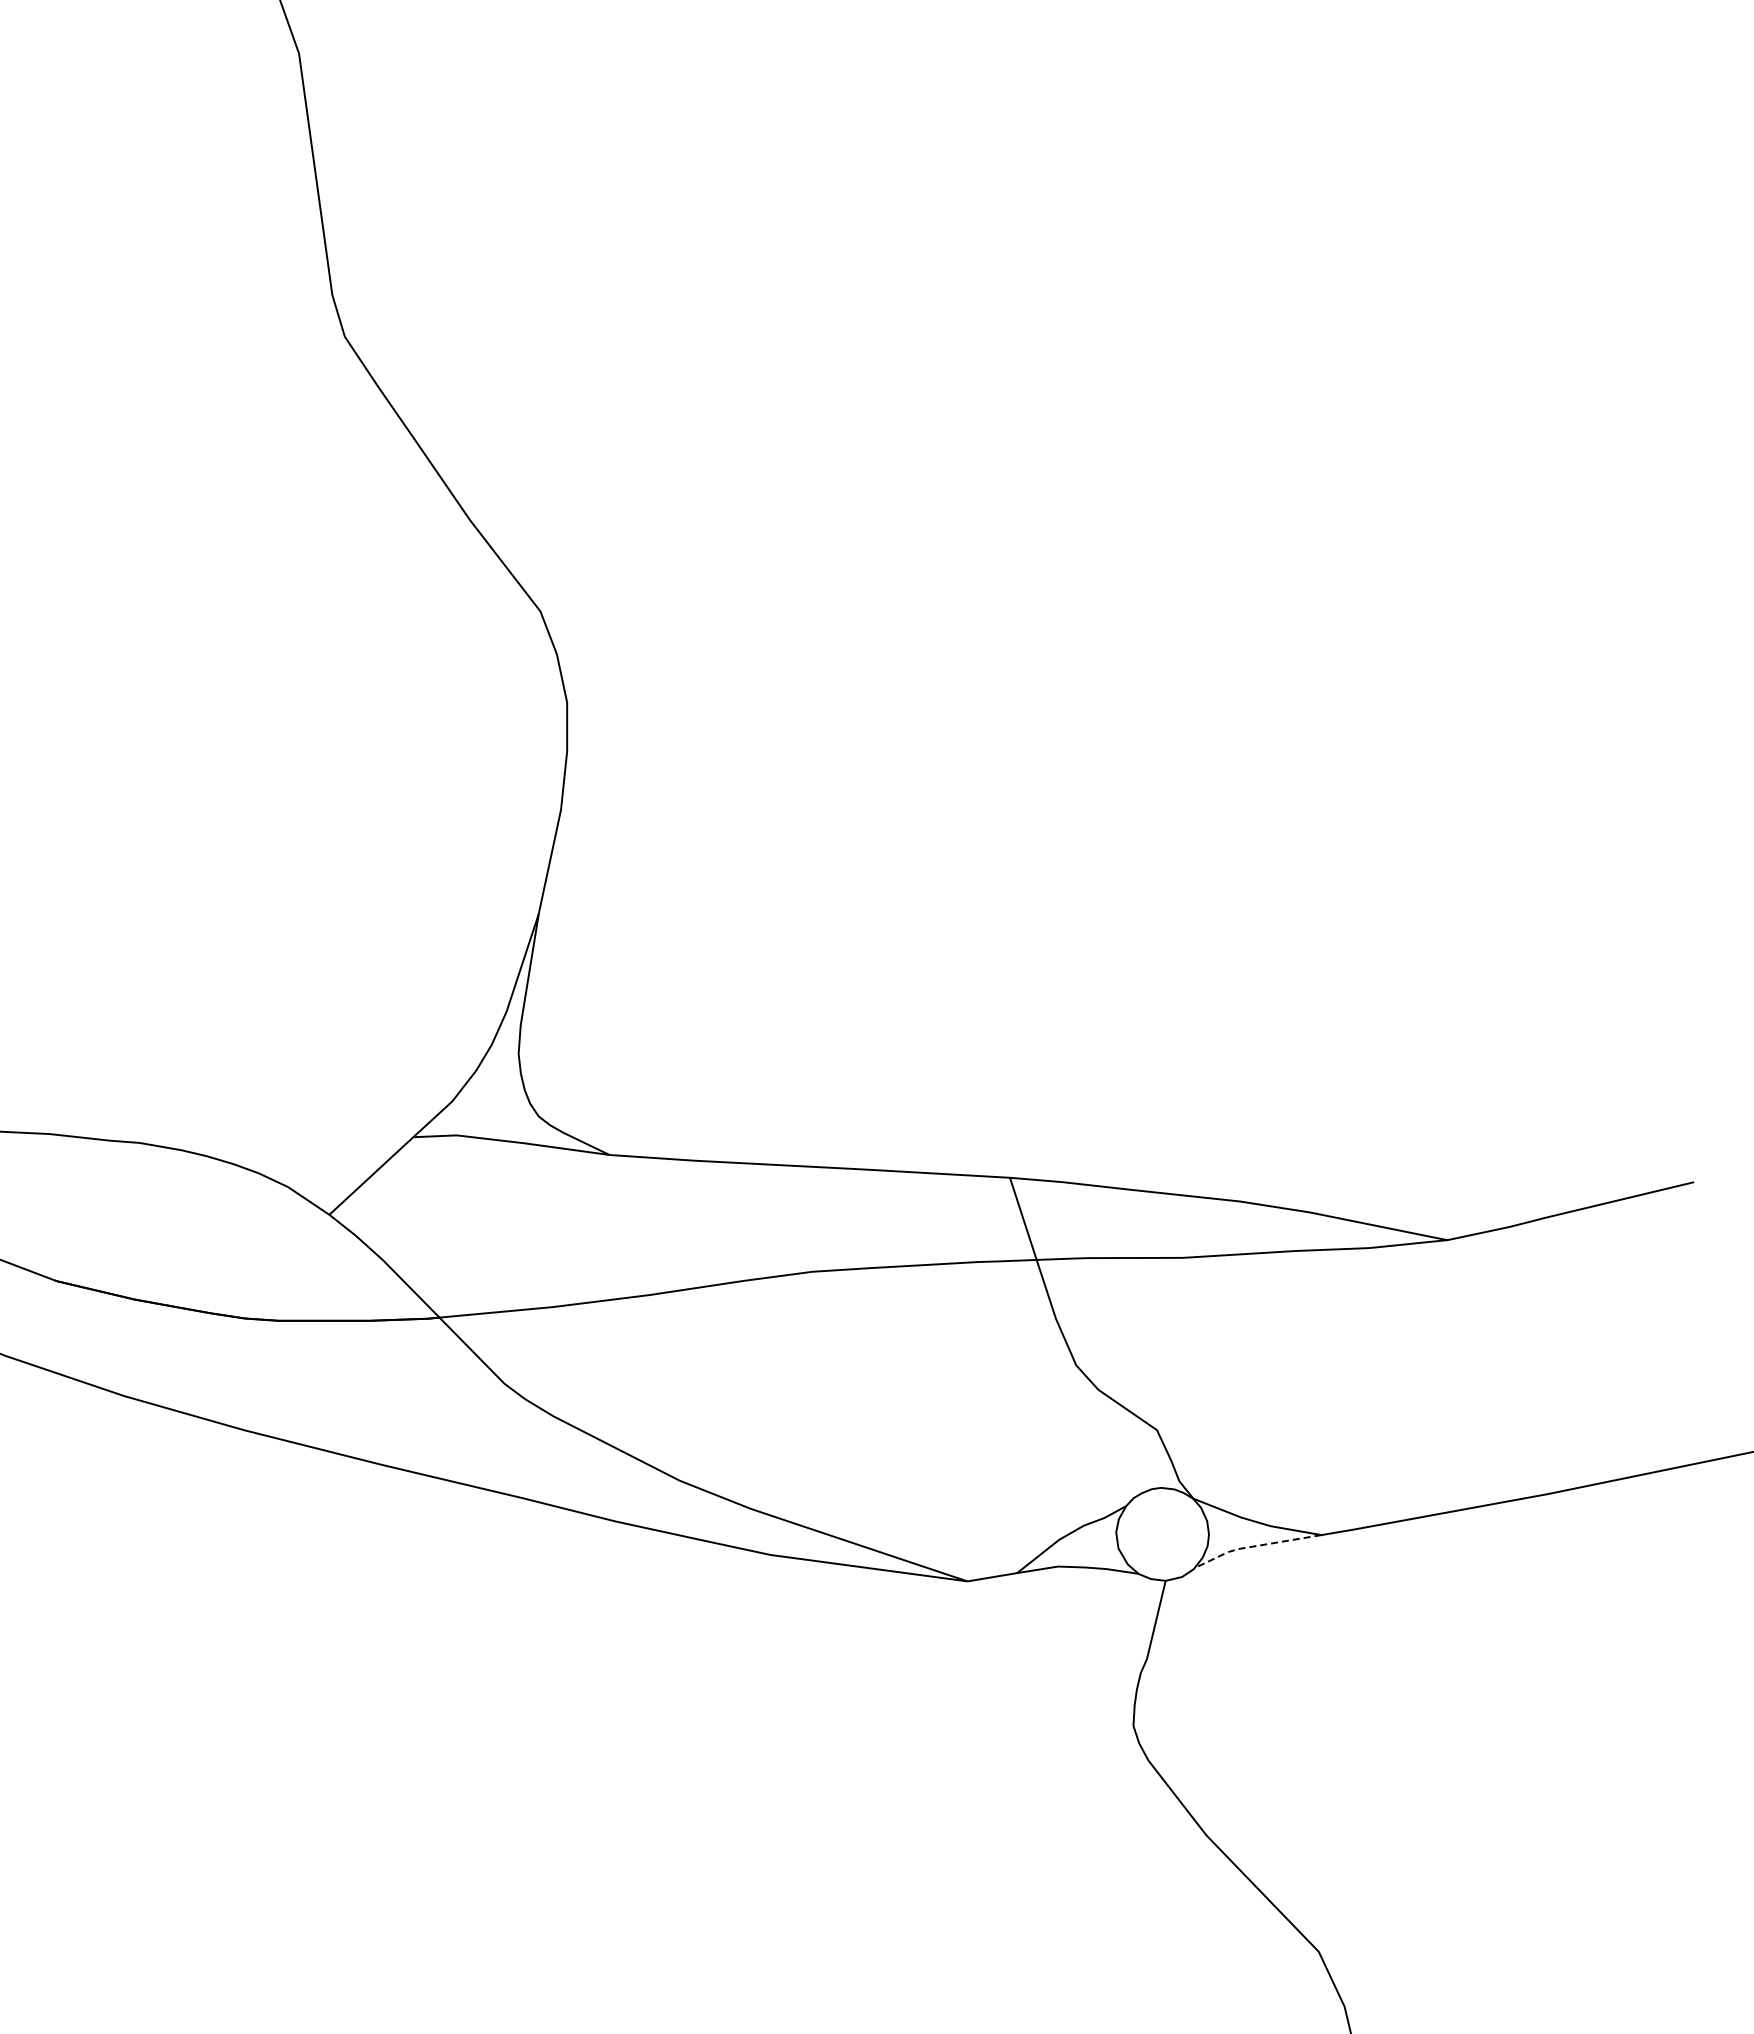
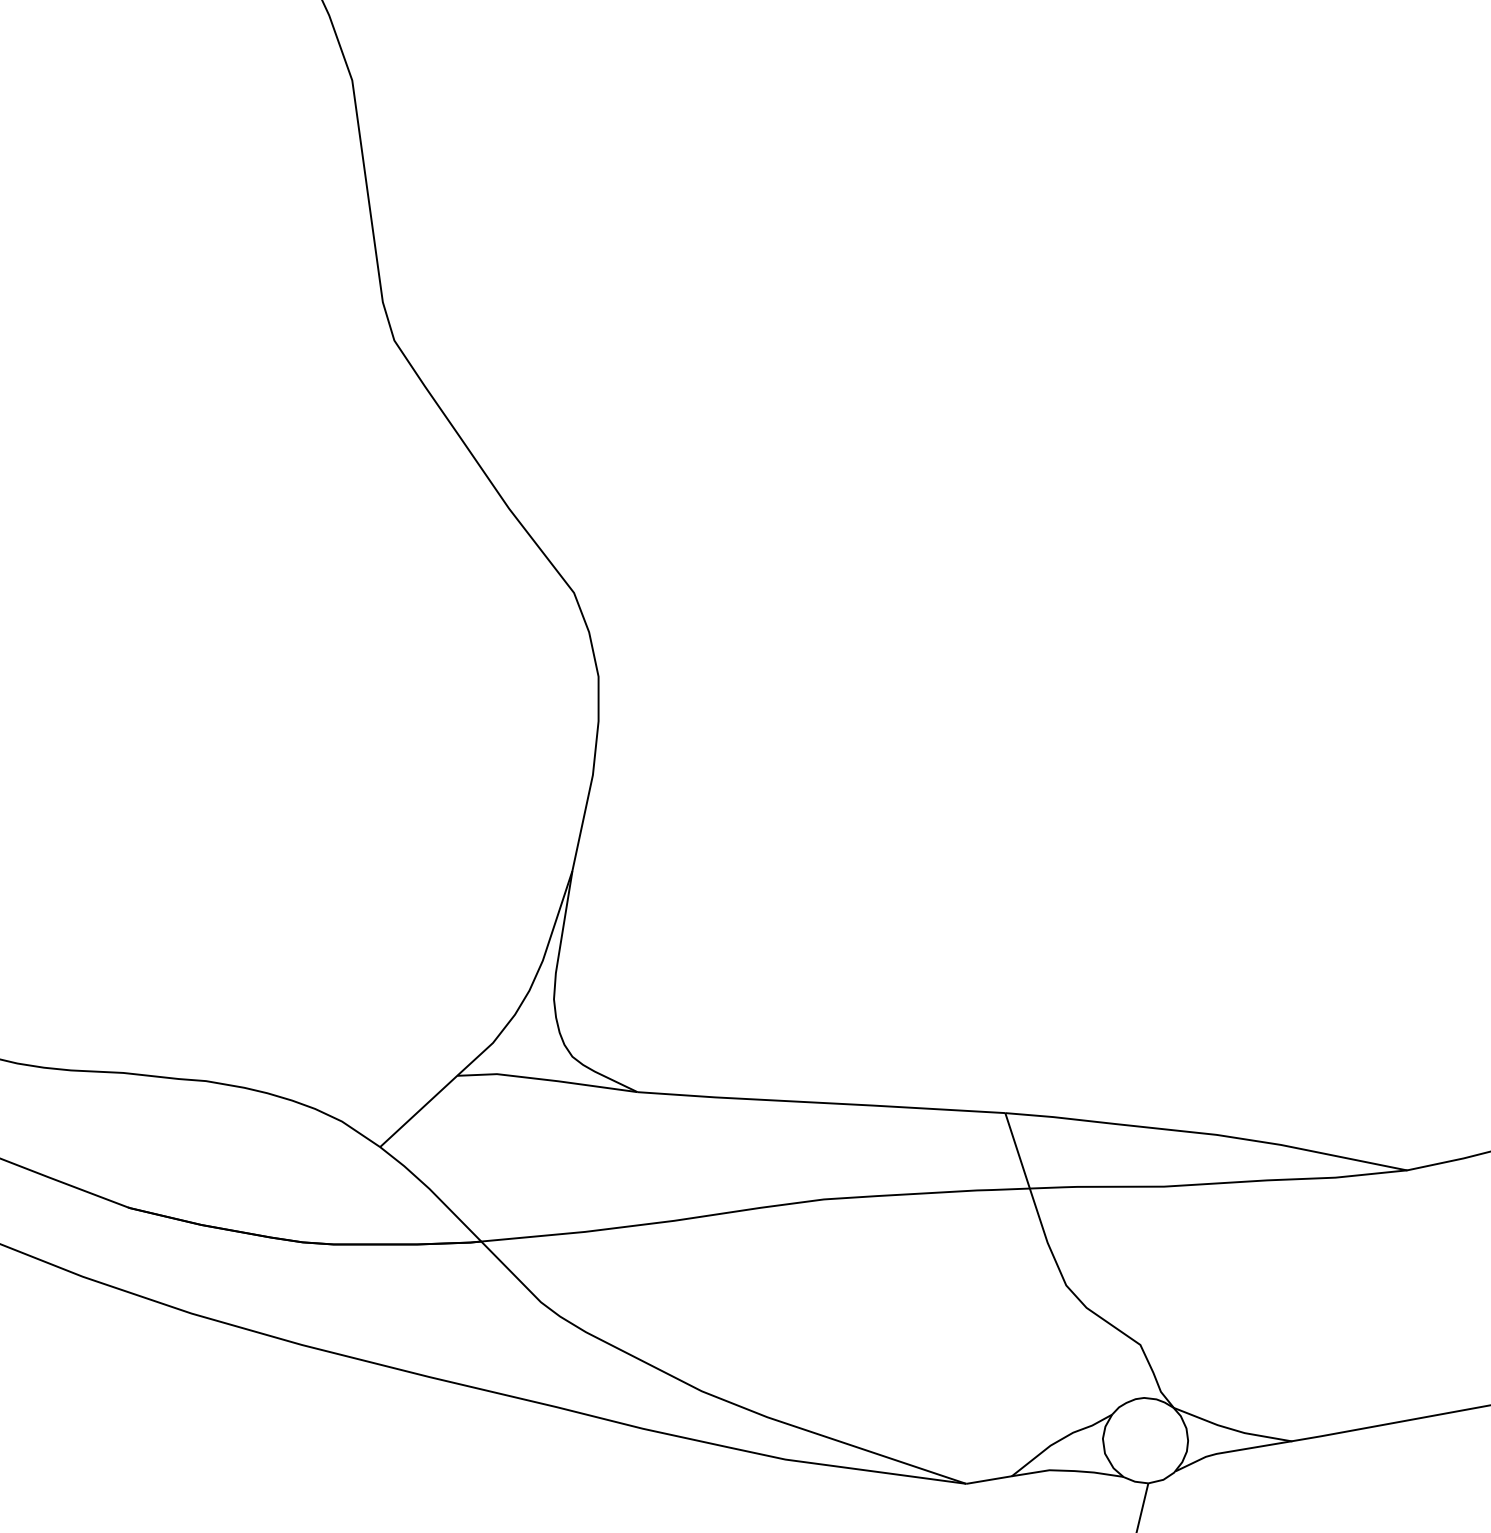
line: (1254, 1546) -> (1229, 1451), dashed -> solid

